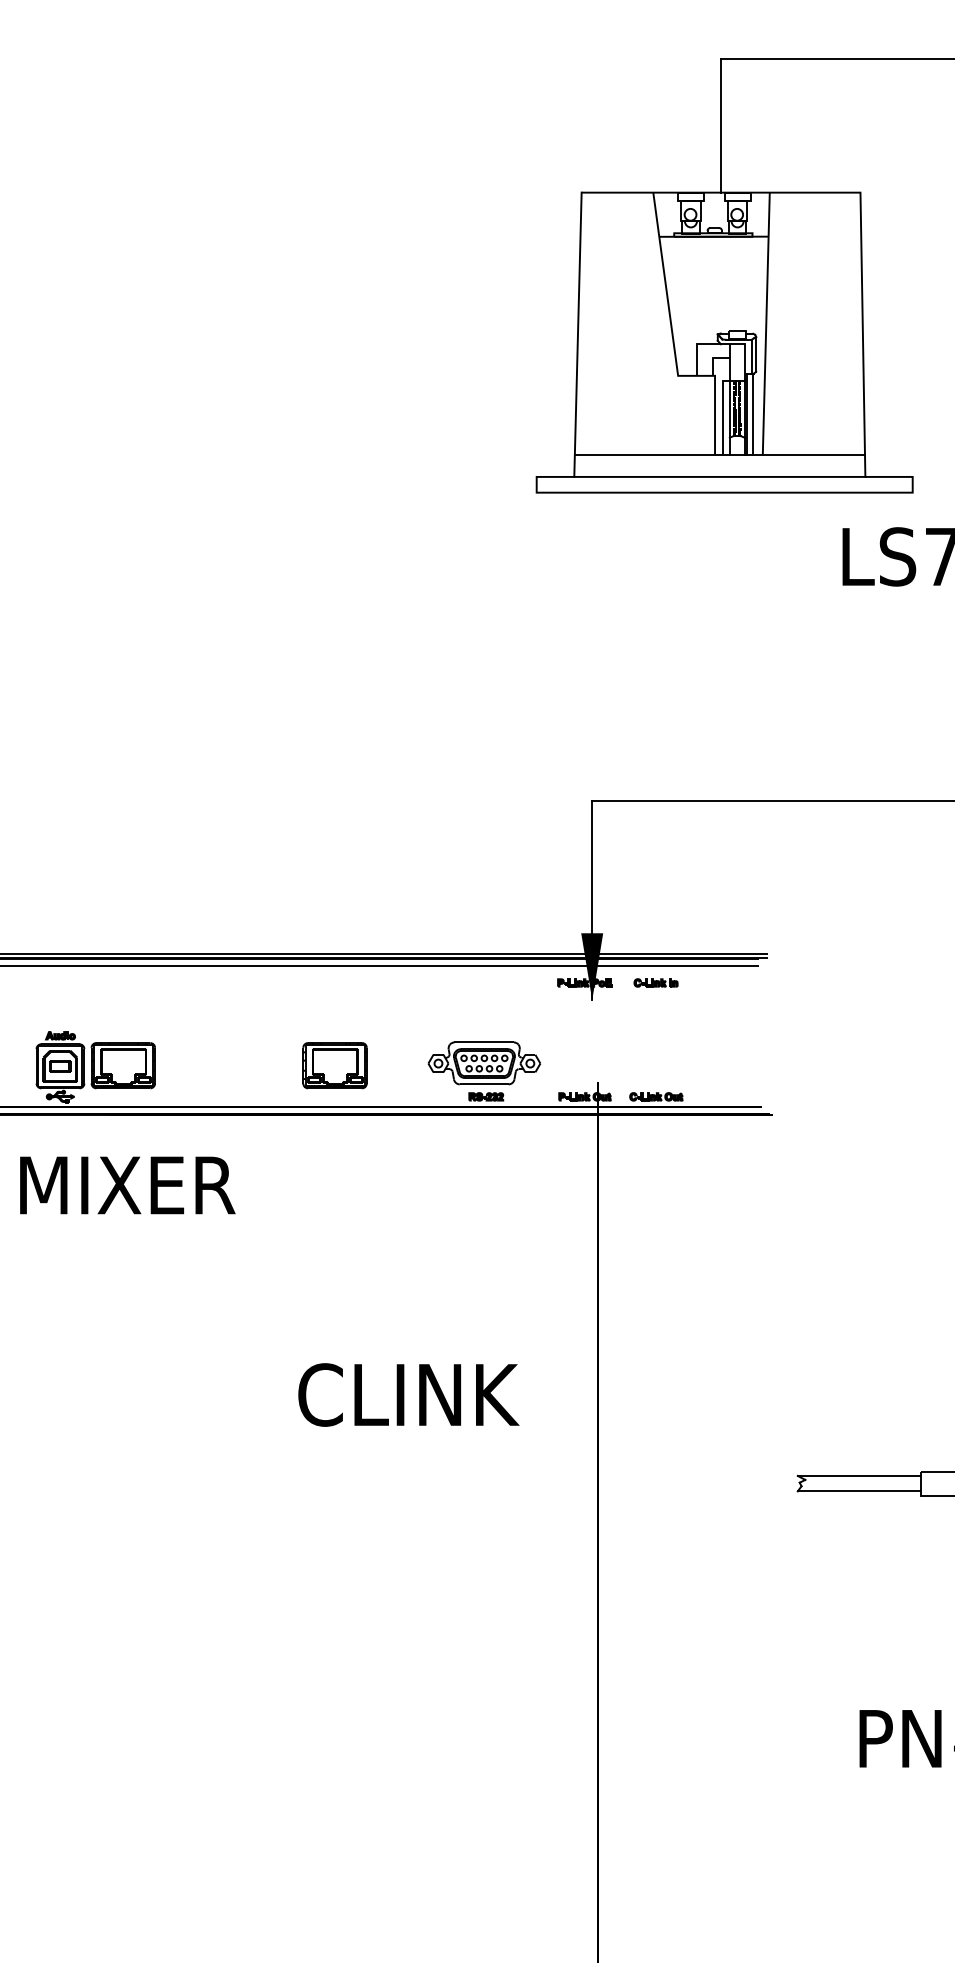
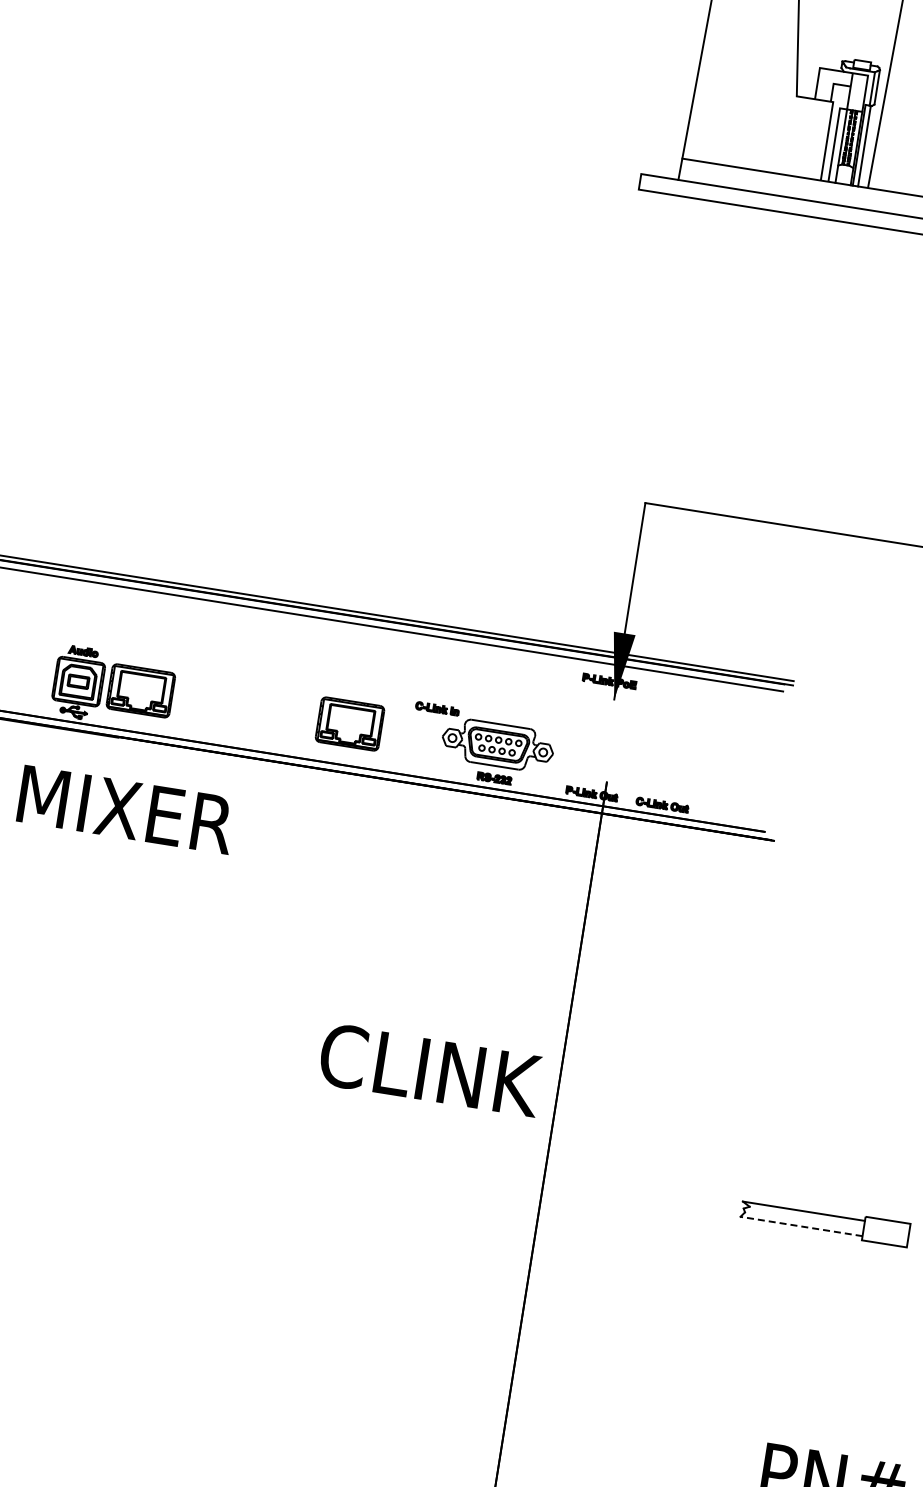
part: (655, 982) -> (437, 708), moved
text: (408, 1394) -> (430, 1069), moved
line: (859, 1491) -> (801, 1226), solid -> dashed

